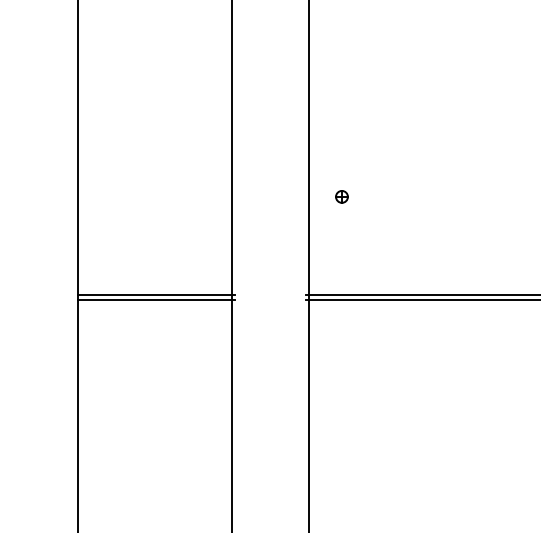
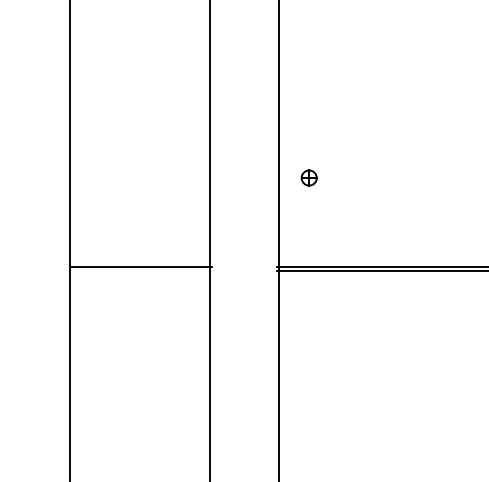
part: (341, 196) -> (308, 177), size x1.4
line: (155, 299) -> (140, 270), removed

